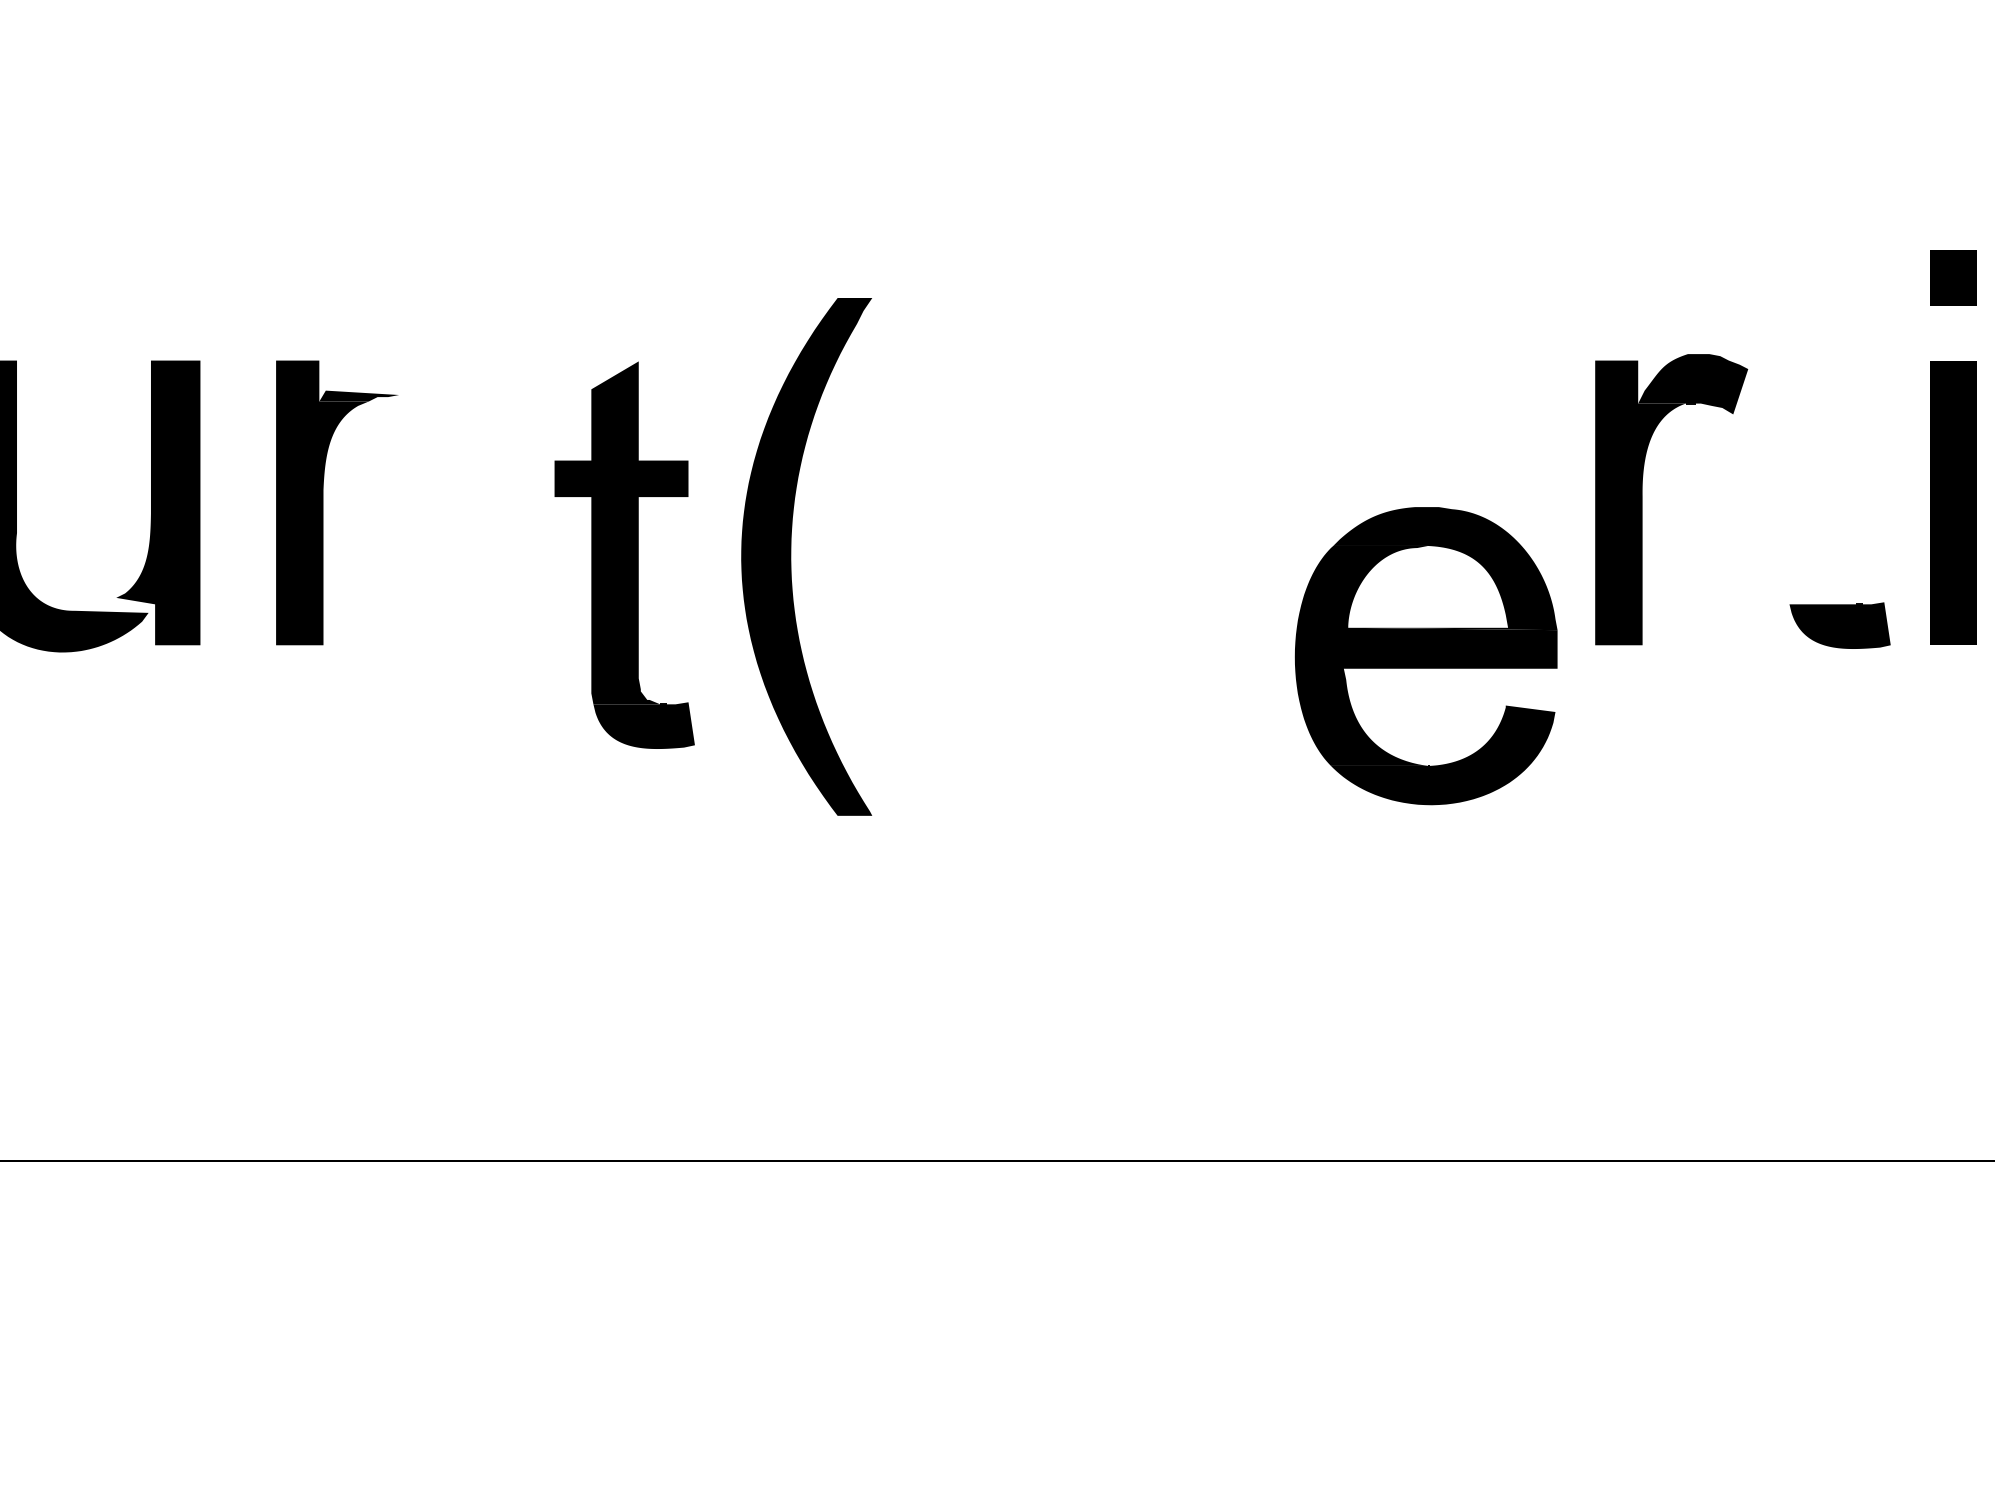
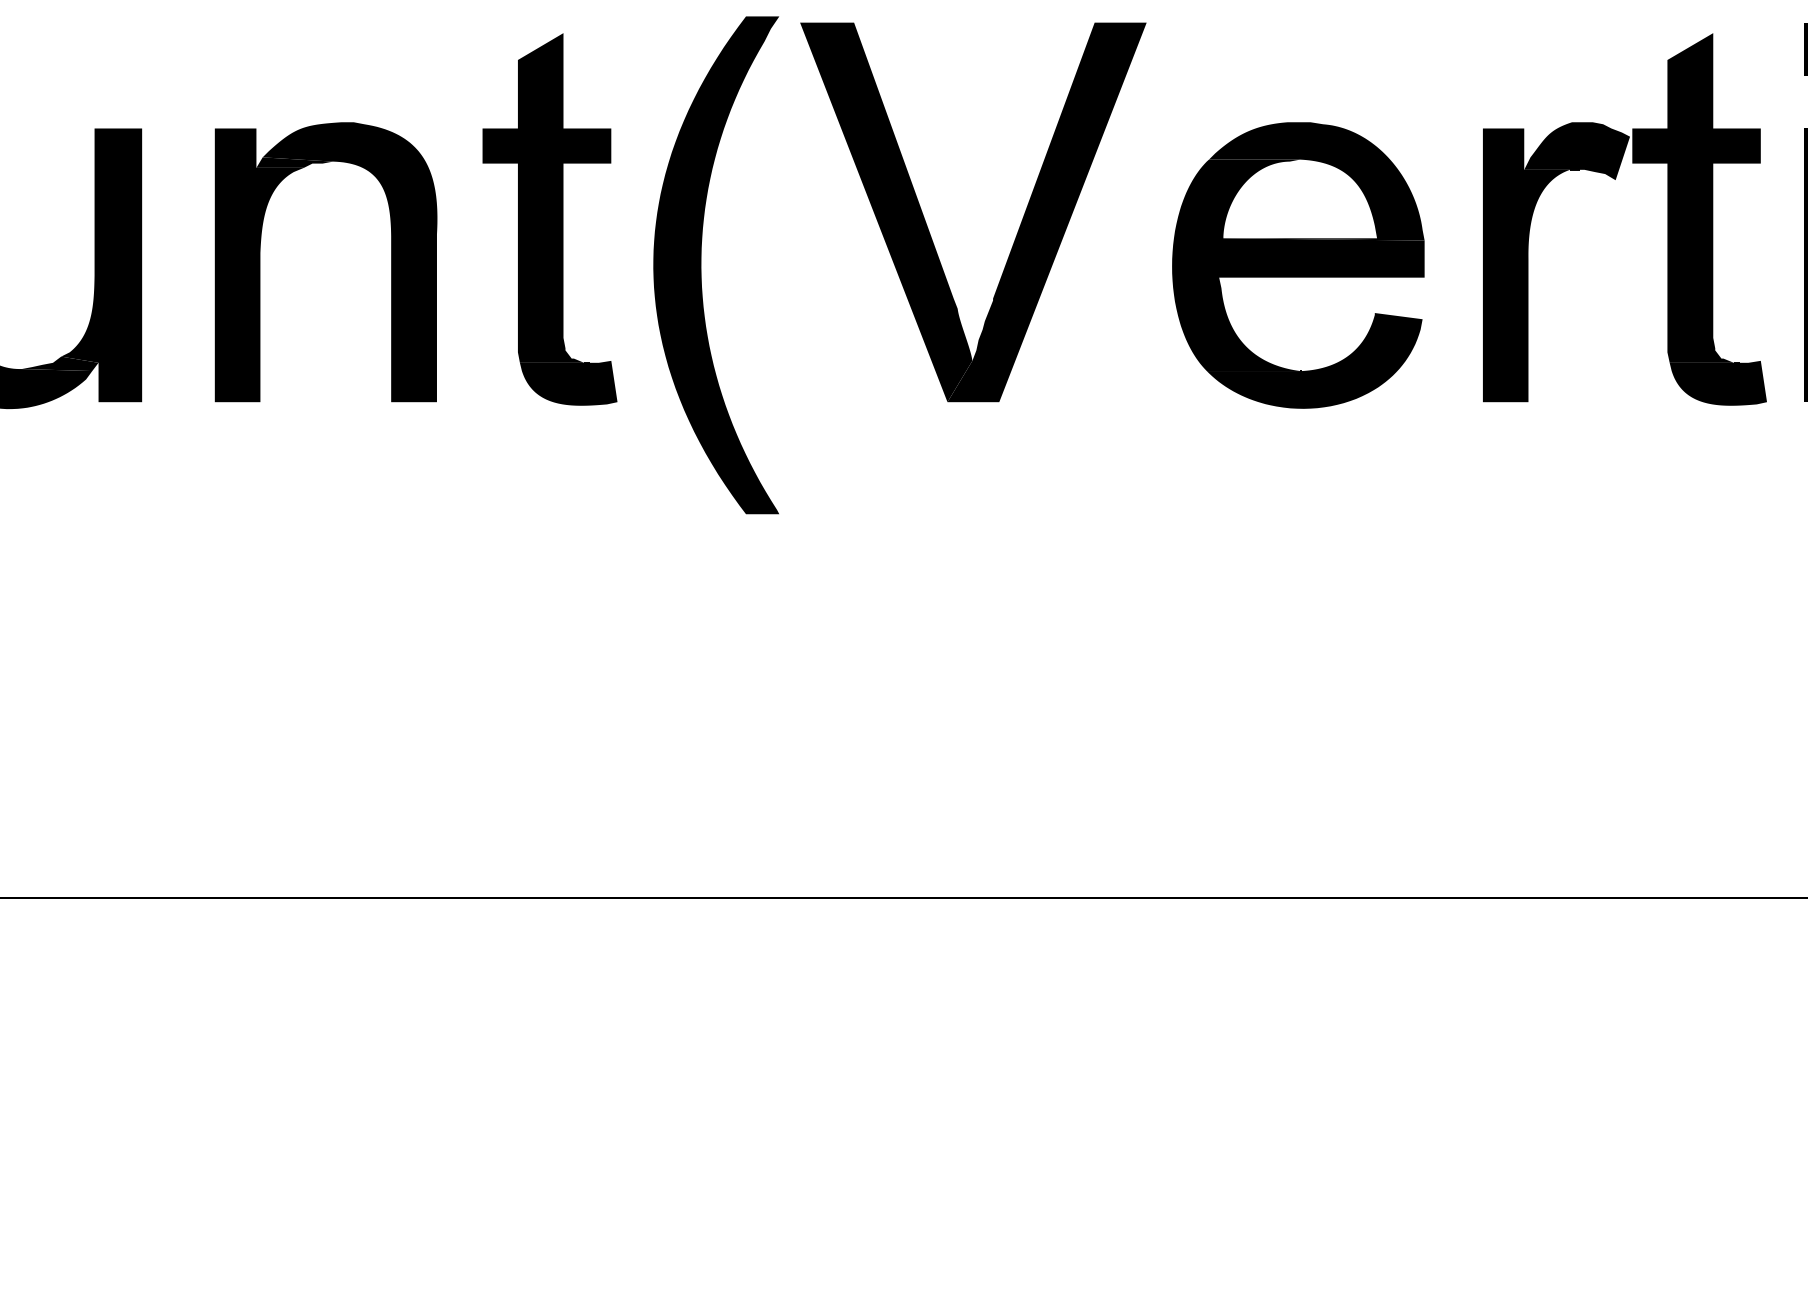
fill: (1817, 432) -> (1696, 197), added
part: (1111, 466) -> (1017, 230), added
fill: (416, 499) -> (349, 262), added
part: (624, 554) -> (549, 218), moved
part: (791, 556) -> (701, 264), moved
fill: (115, 604) -> (60, 362), added
part: (1425, 656) -> (1297, 265), moved

